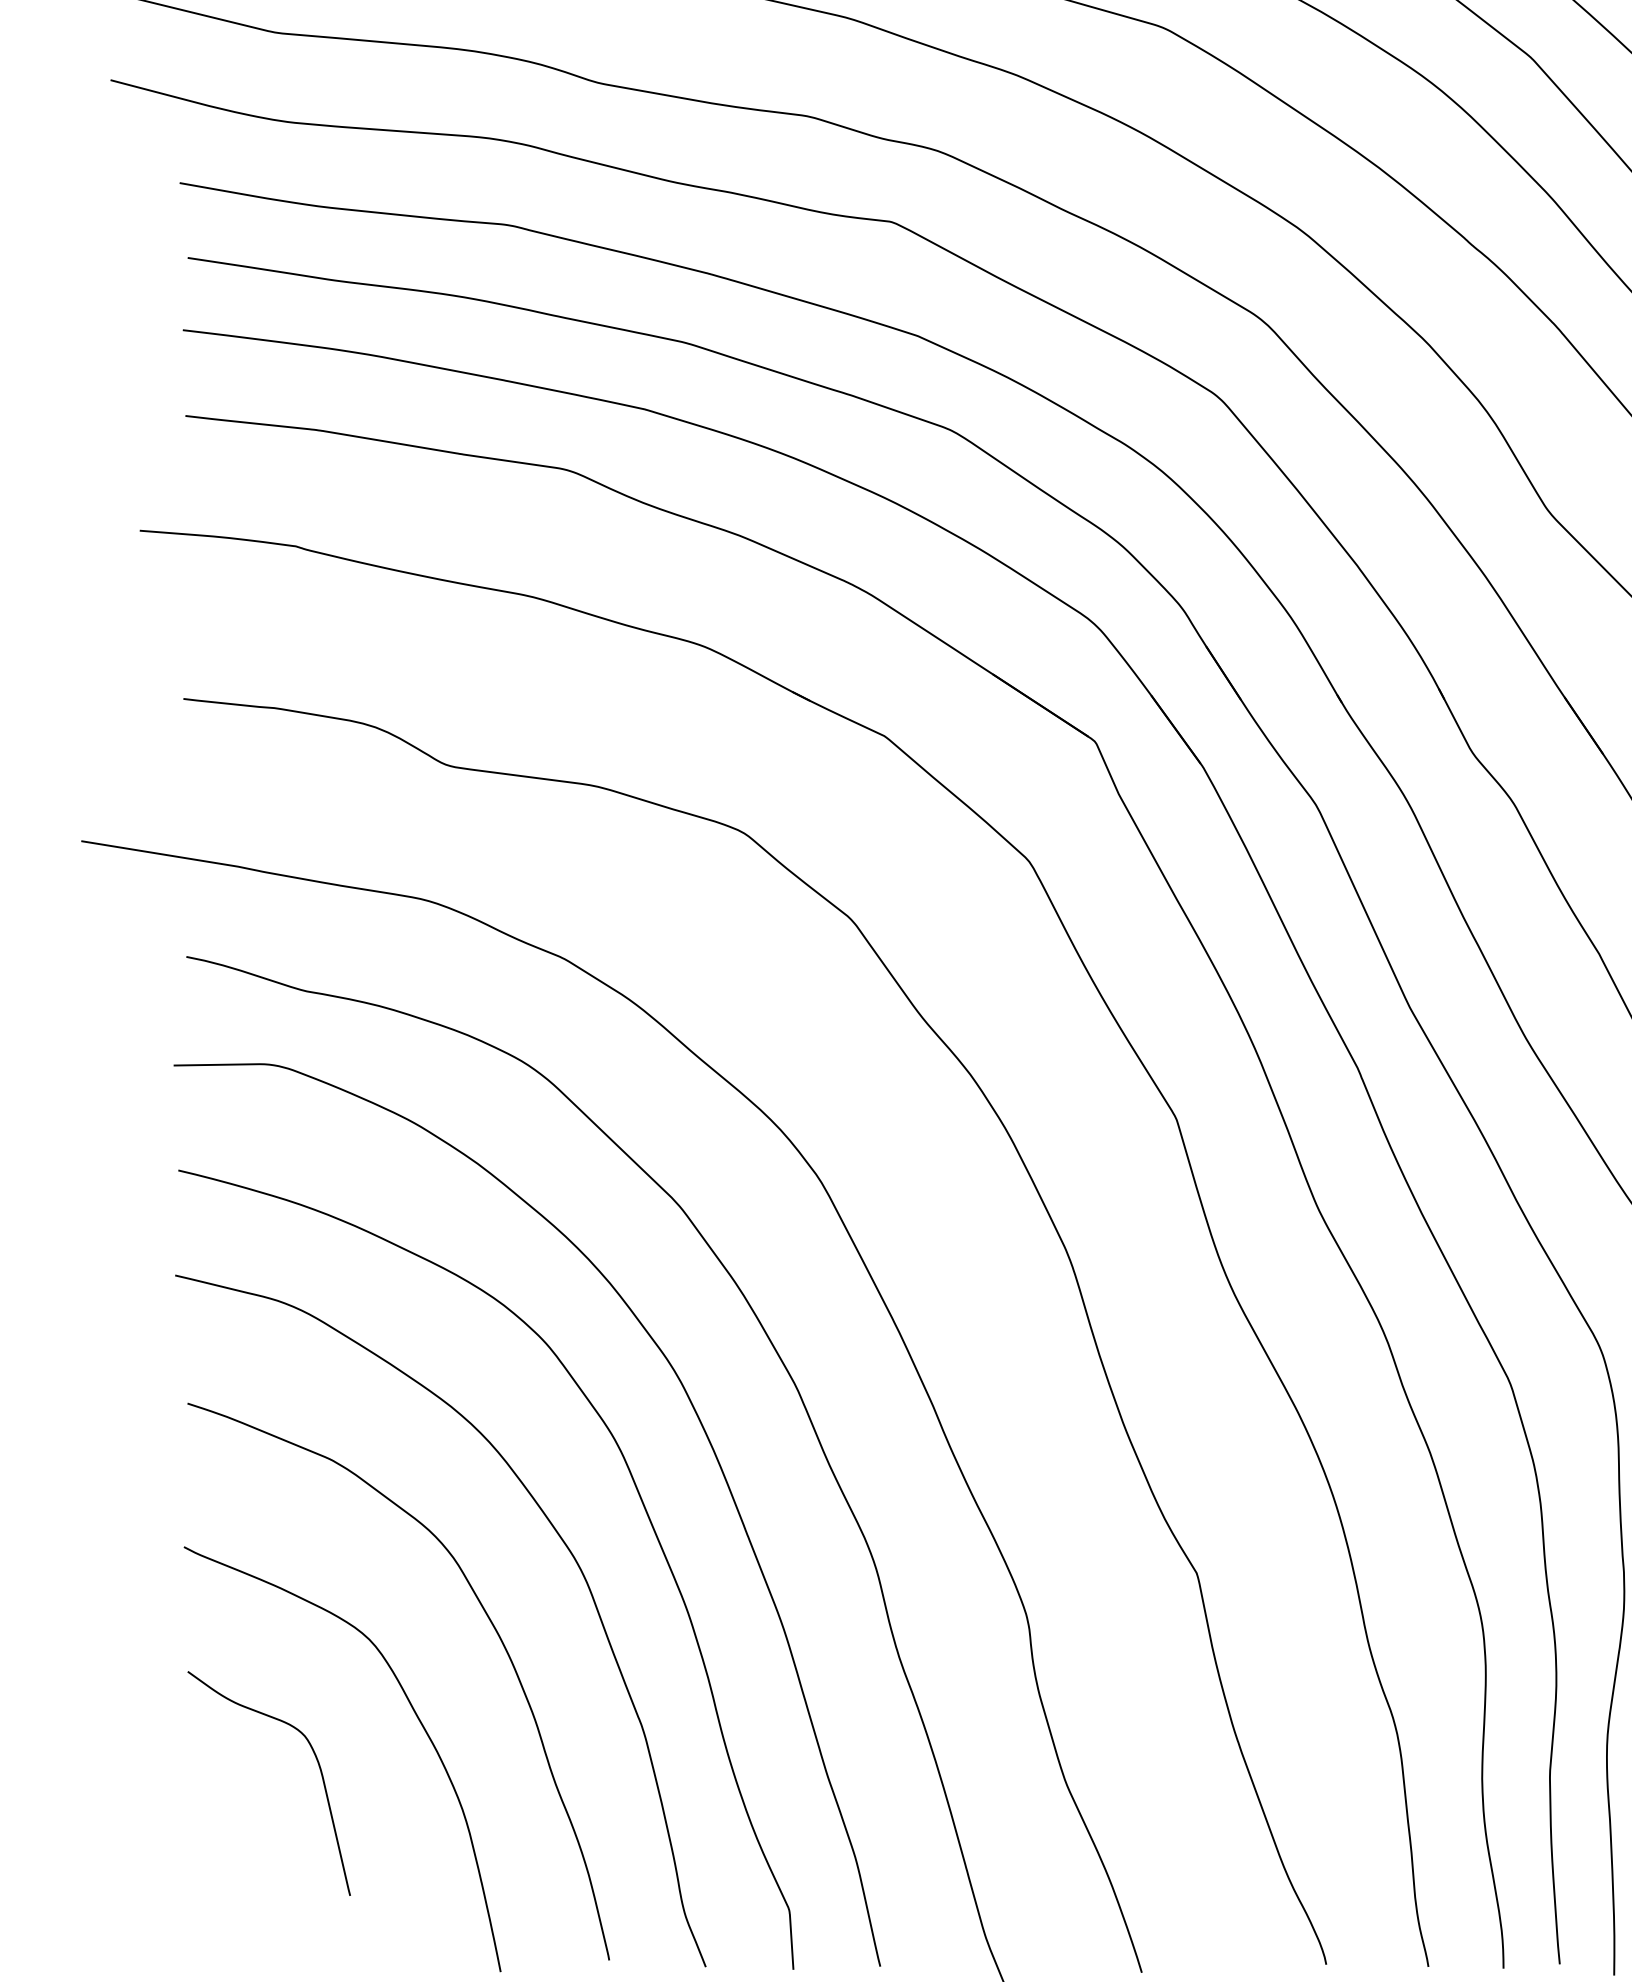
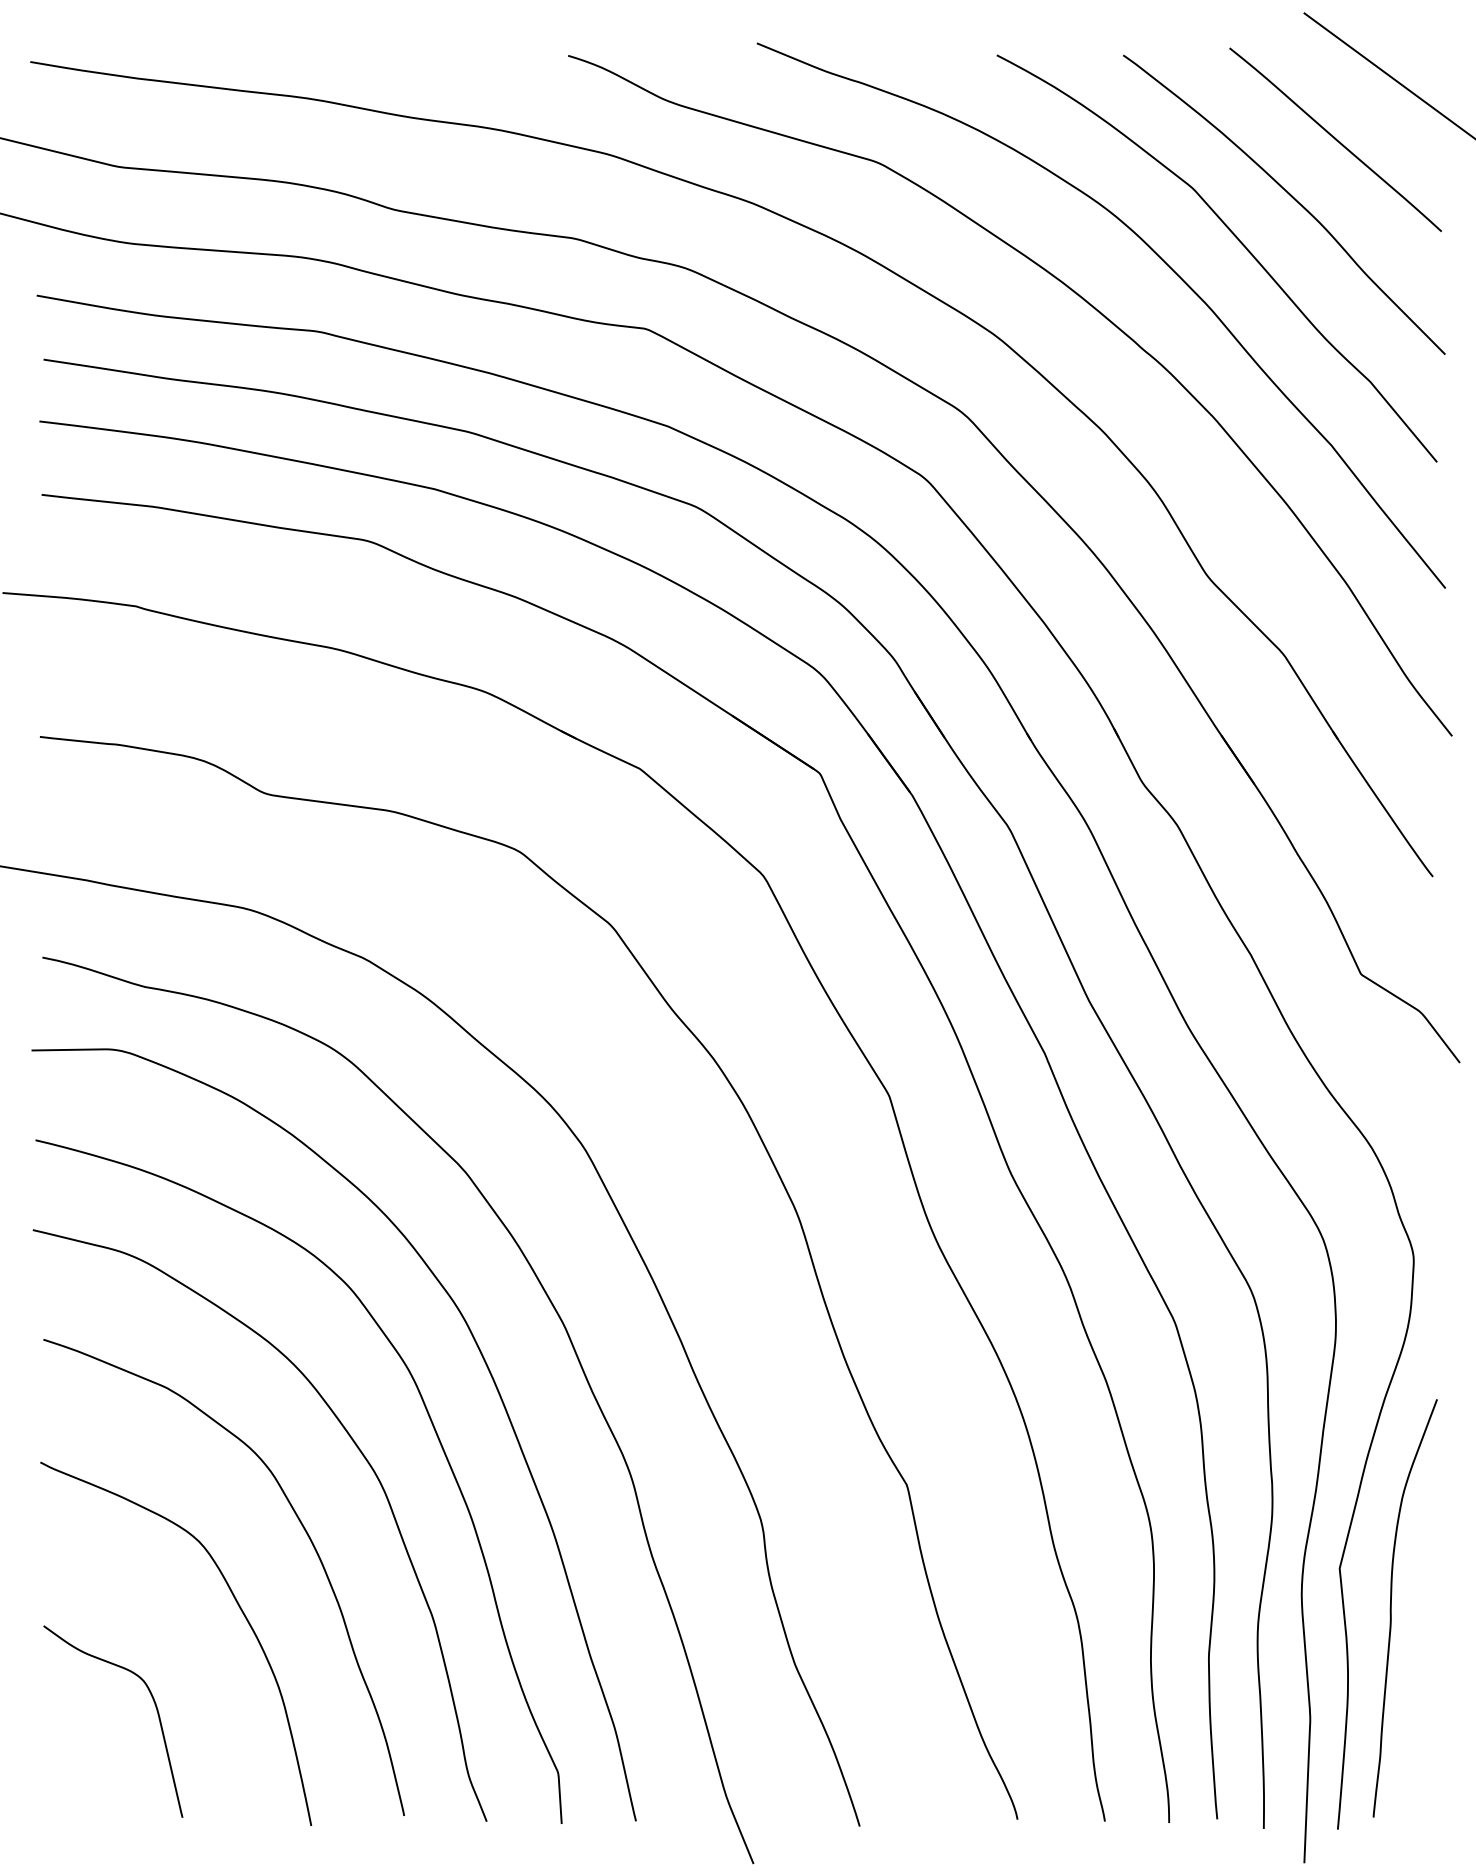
curve: (319, 1771) -> (156, 1711), moved

